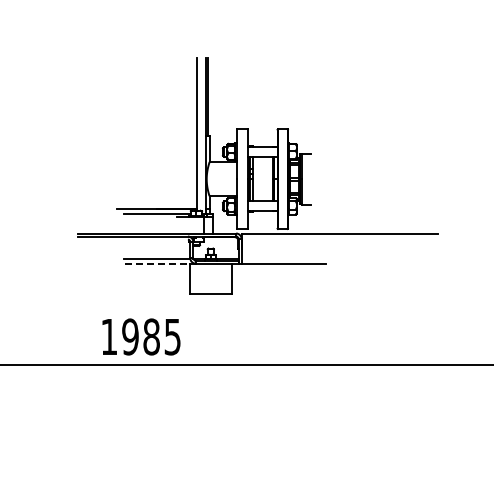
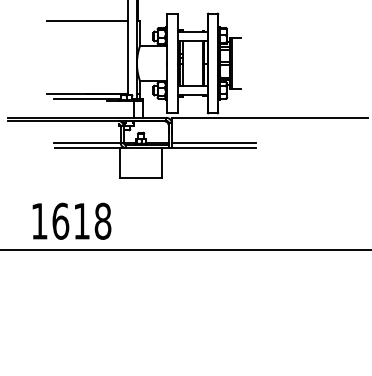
line: (157, 136) -> (87, 20), added
line: (283, 258) -> (213, 142), added
line: (157, 263) -> (87, 147), dashed -> solid
text: (151, 336) -> (81, 220), 1985 -> 1618

